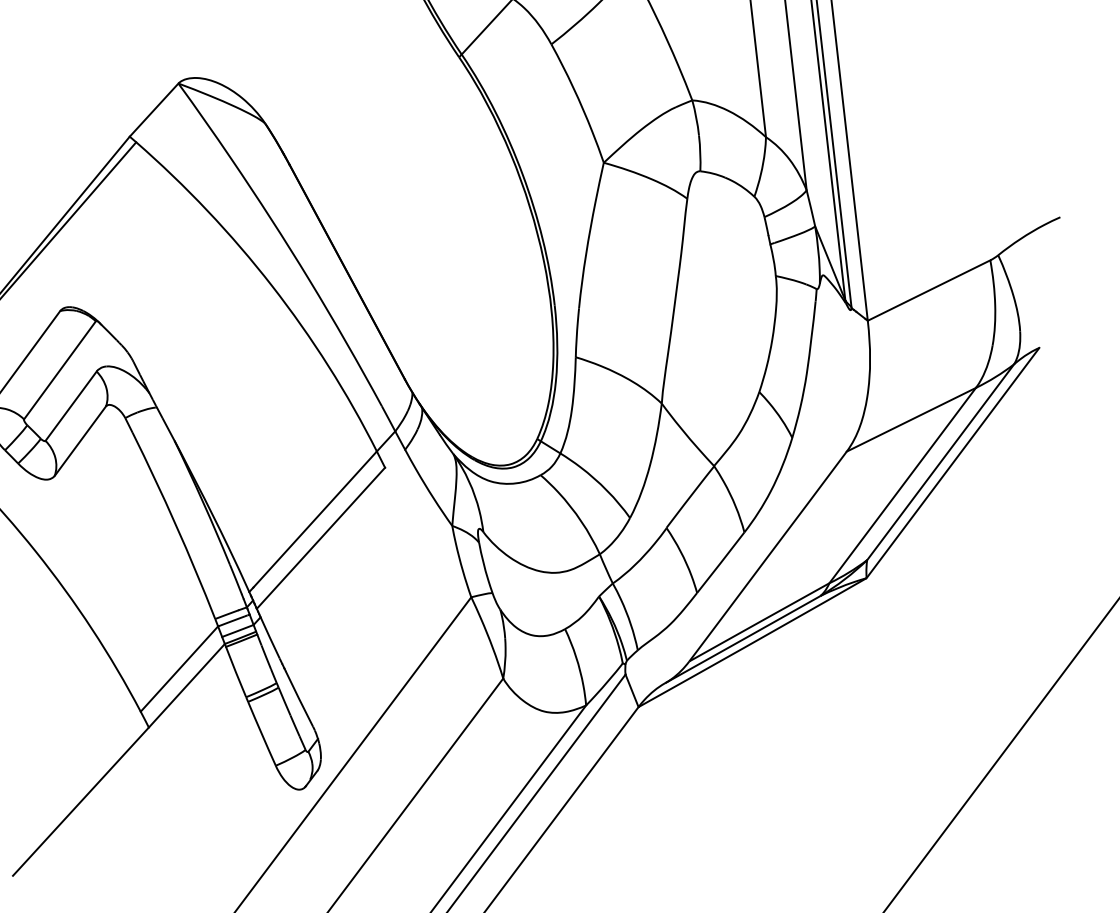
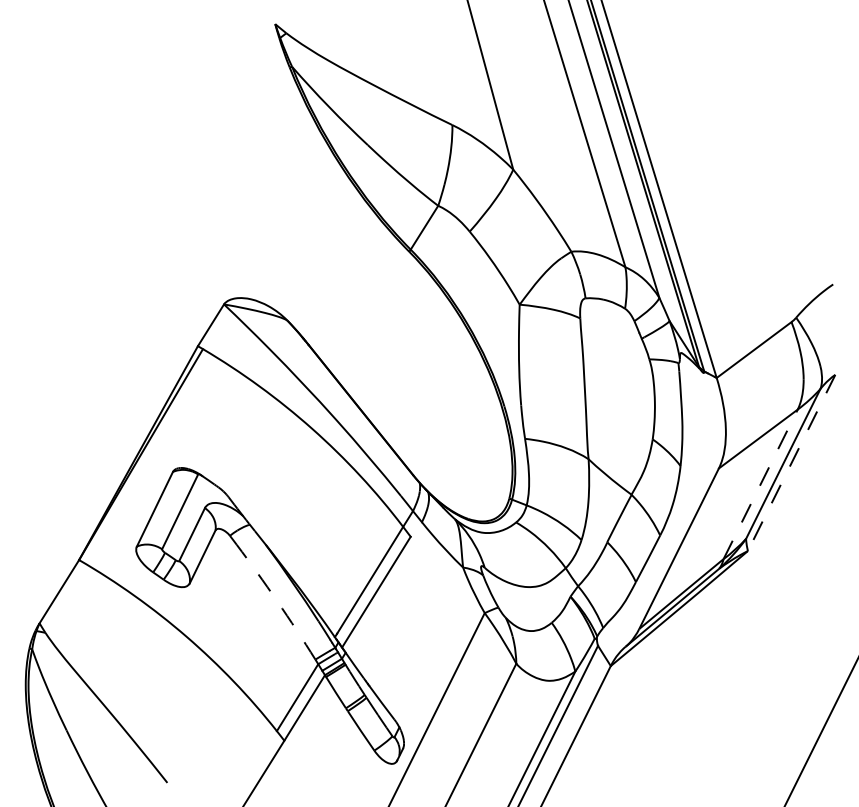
line: (952, 463) -> (791, 463), solid -> dashed
line: (902, 484) -> (760, 483), solid -> dashed
arc: (176, 525) -> (277, 601), solid -> dashed

